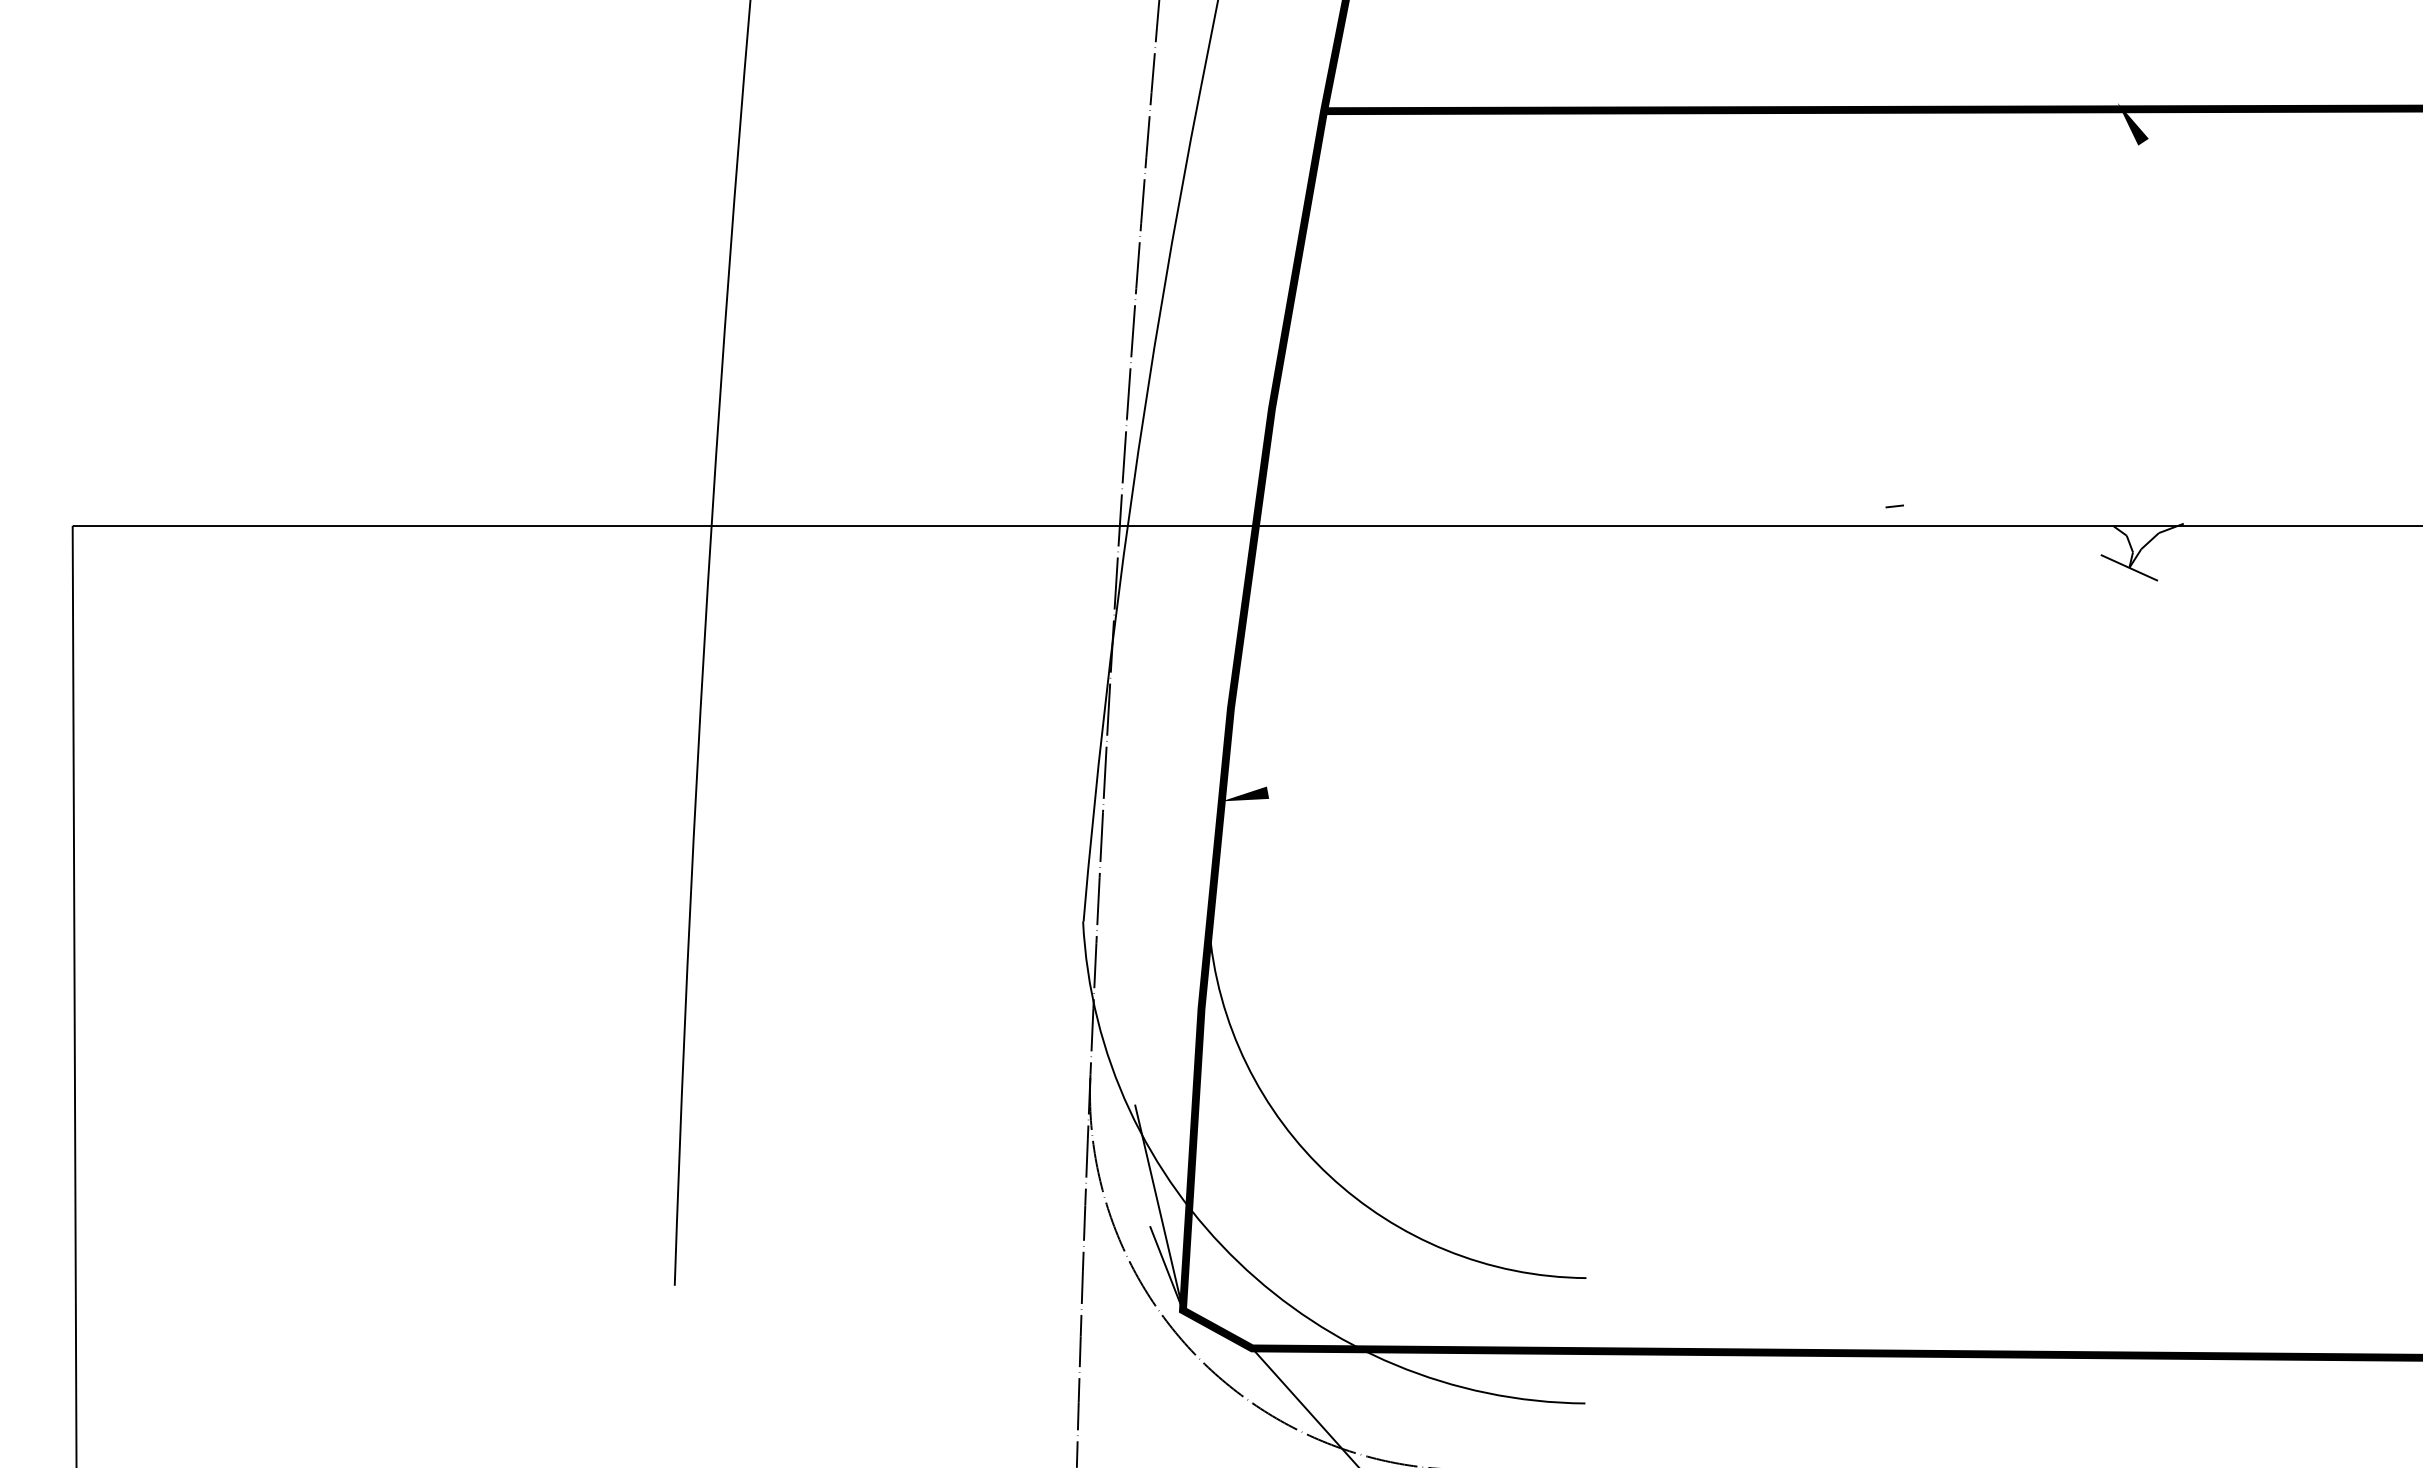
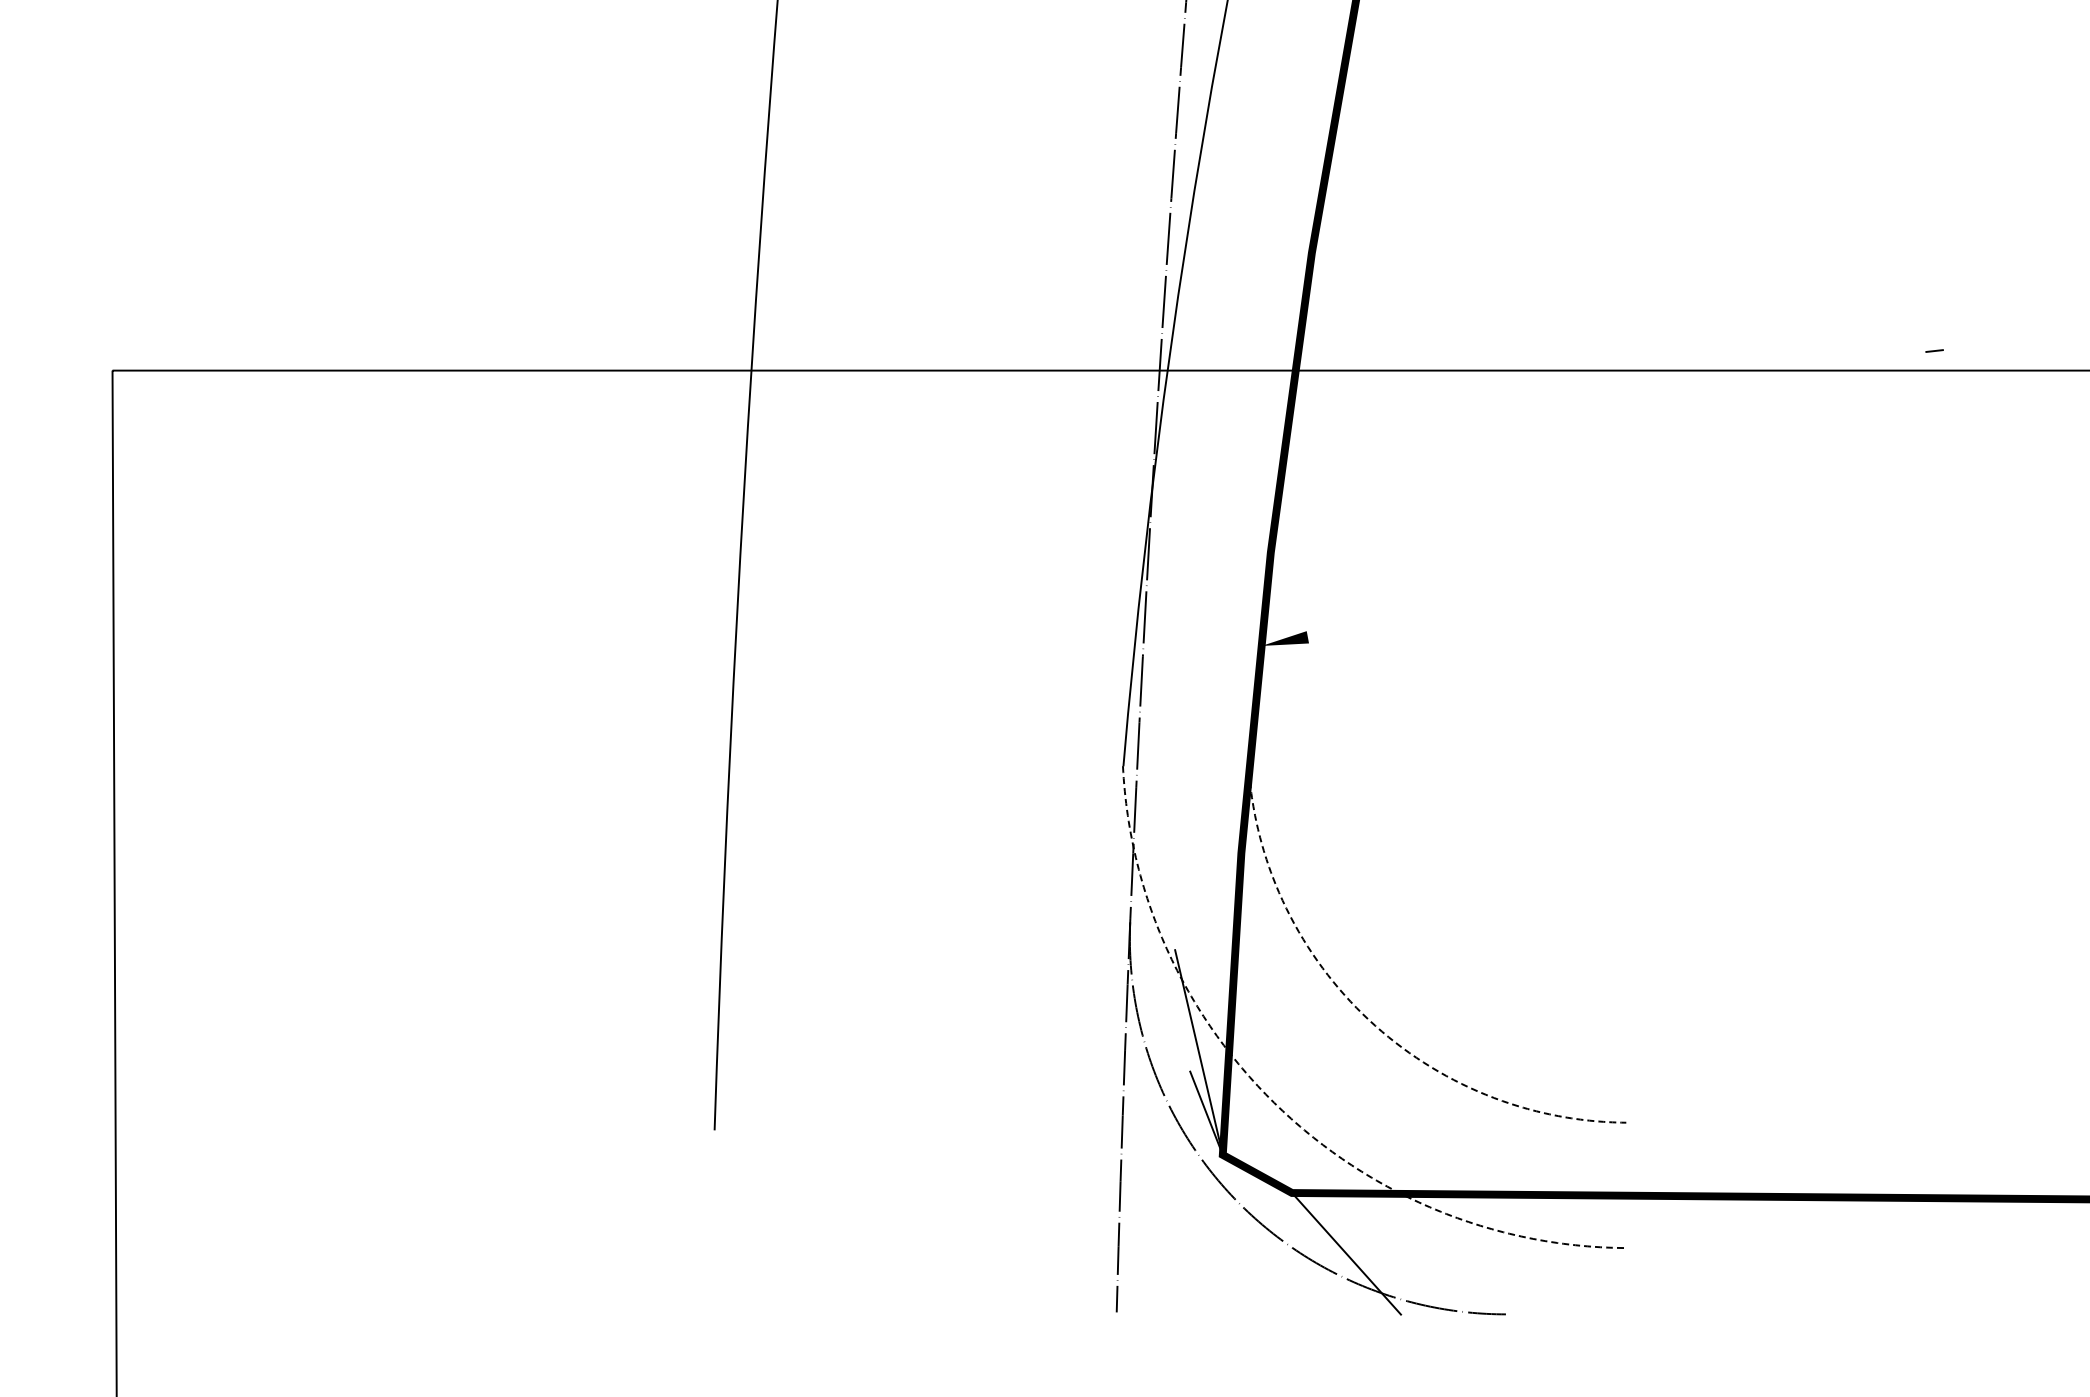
arc: (1329, 1175) -> (1369, 1020), solid -> dashed
arc: (1238, 1262) -> (1278, 1107), solid -> dashed

